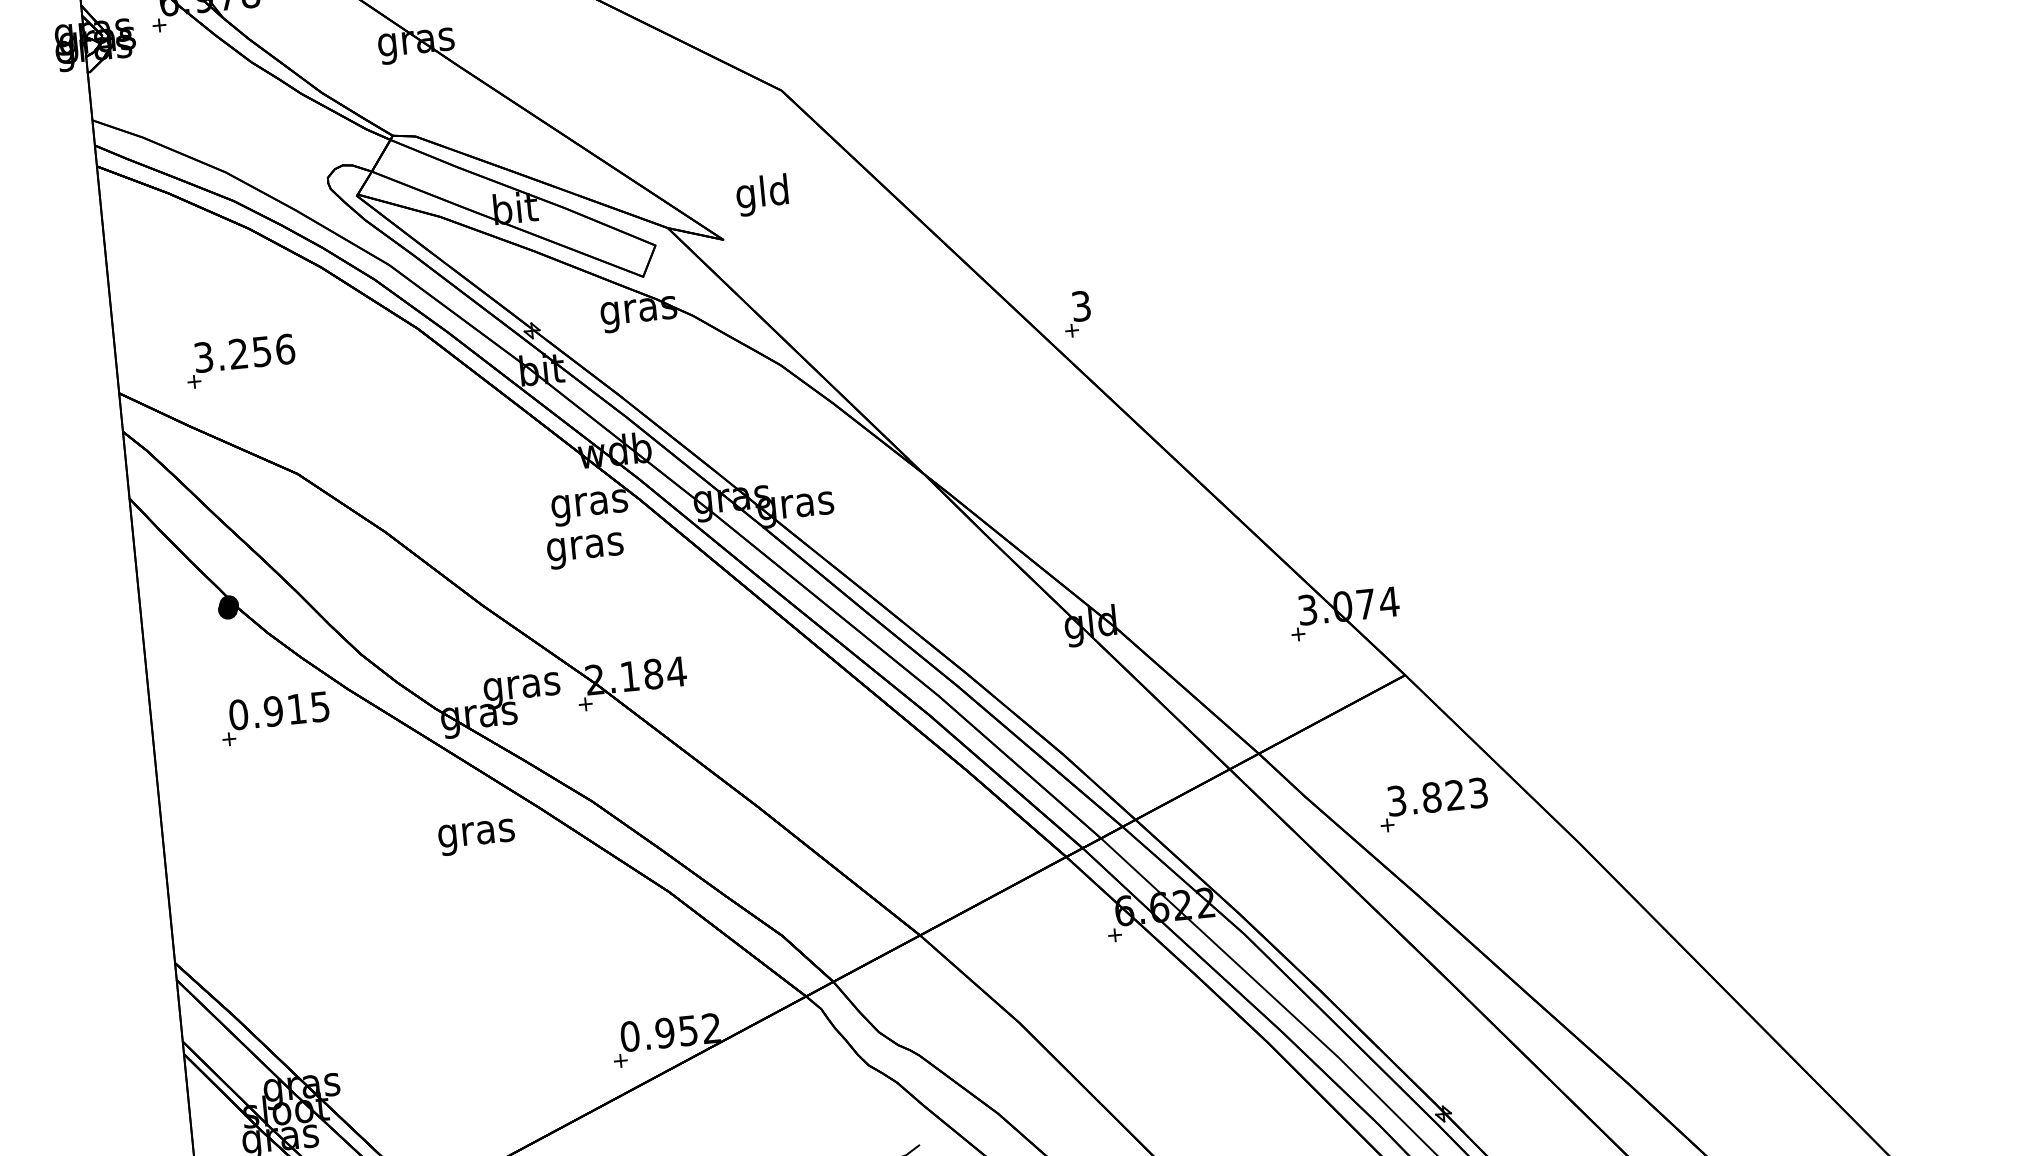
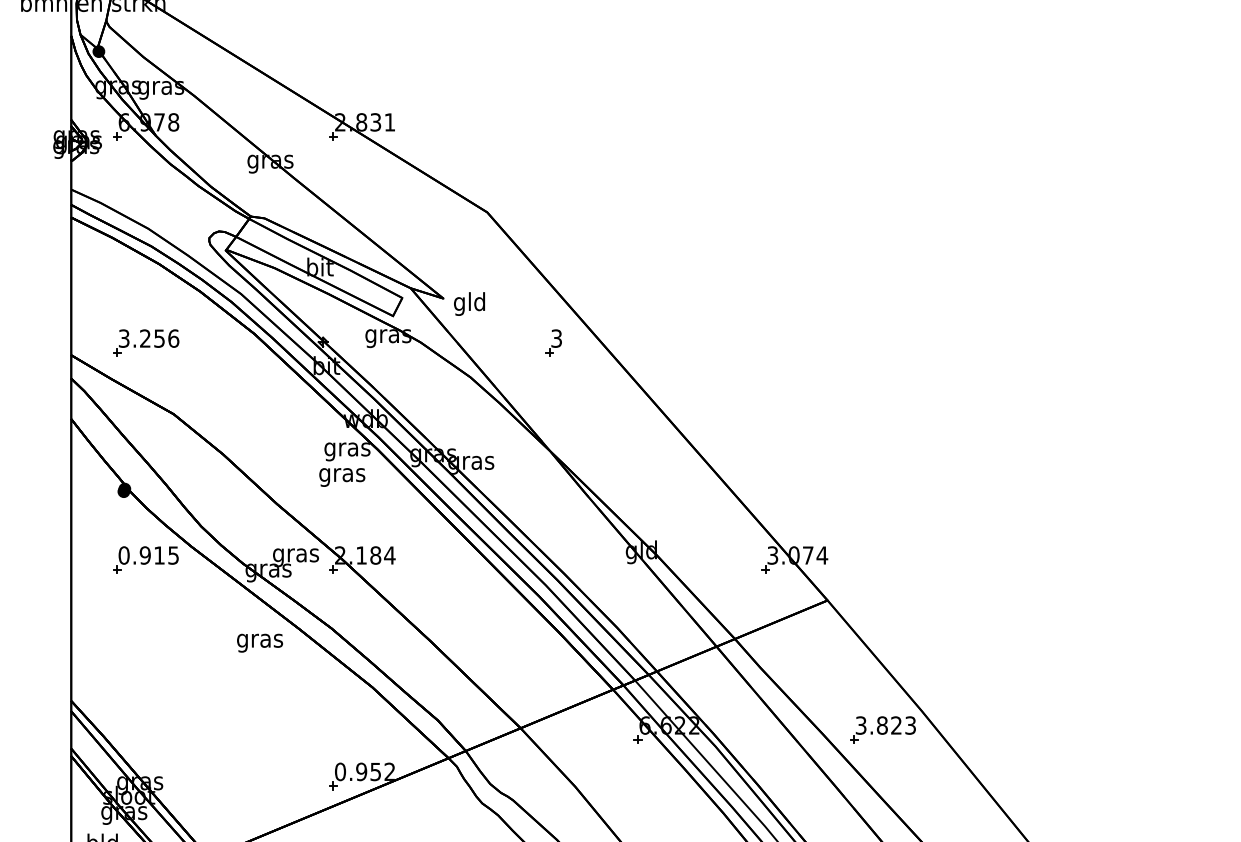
text: (762, 194) -> (469, 303), moved
part: (1076, 313) -> (553, 342), moved
part: (1432, 804) -> (882, 729), moved

